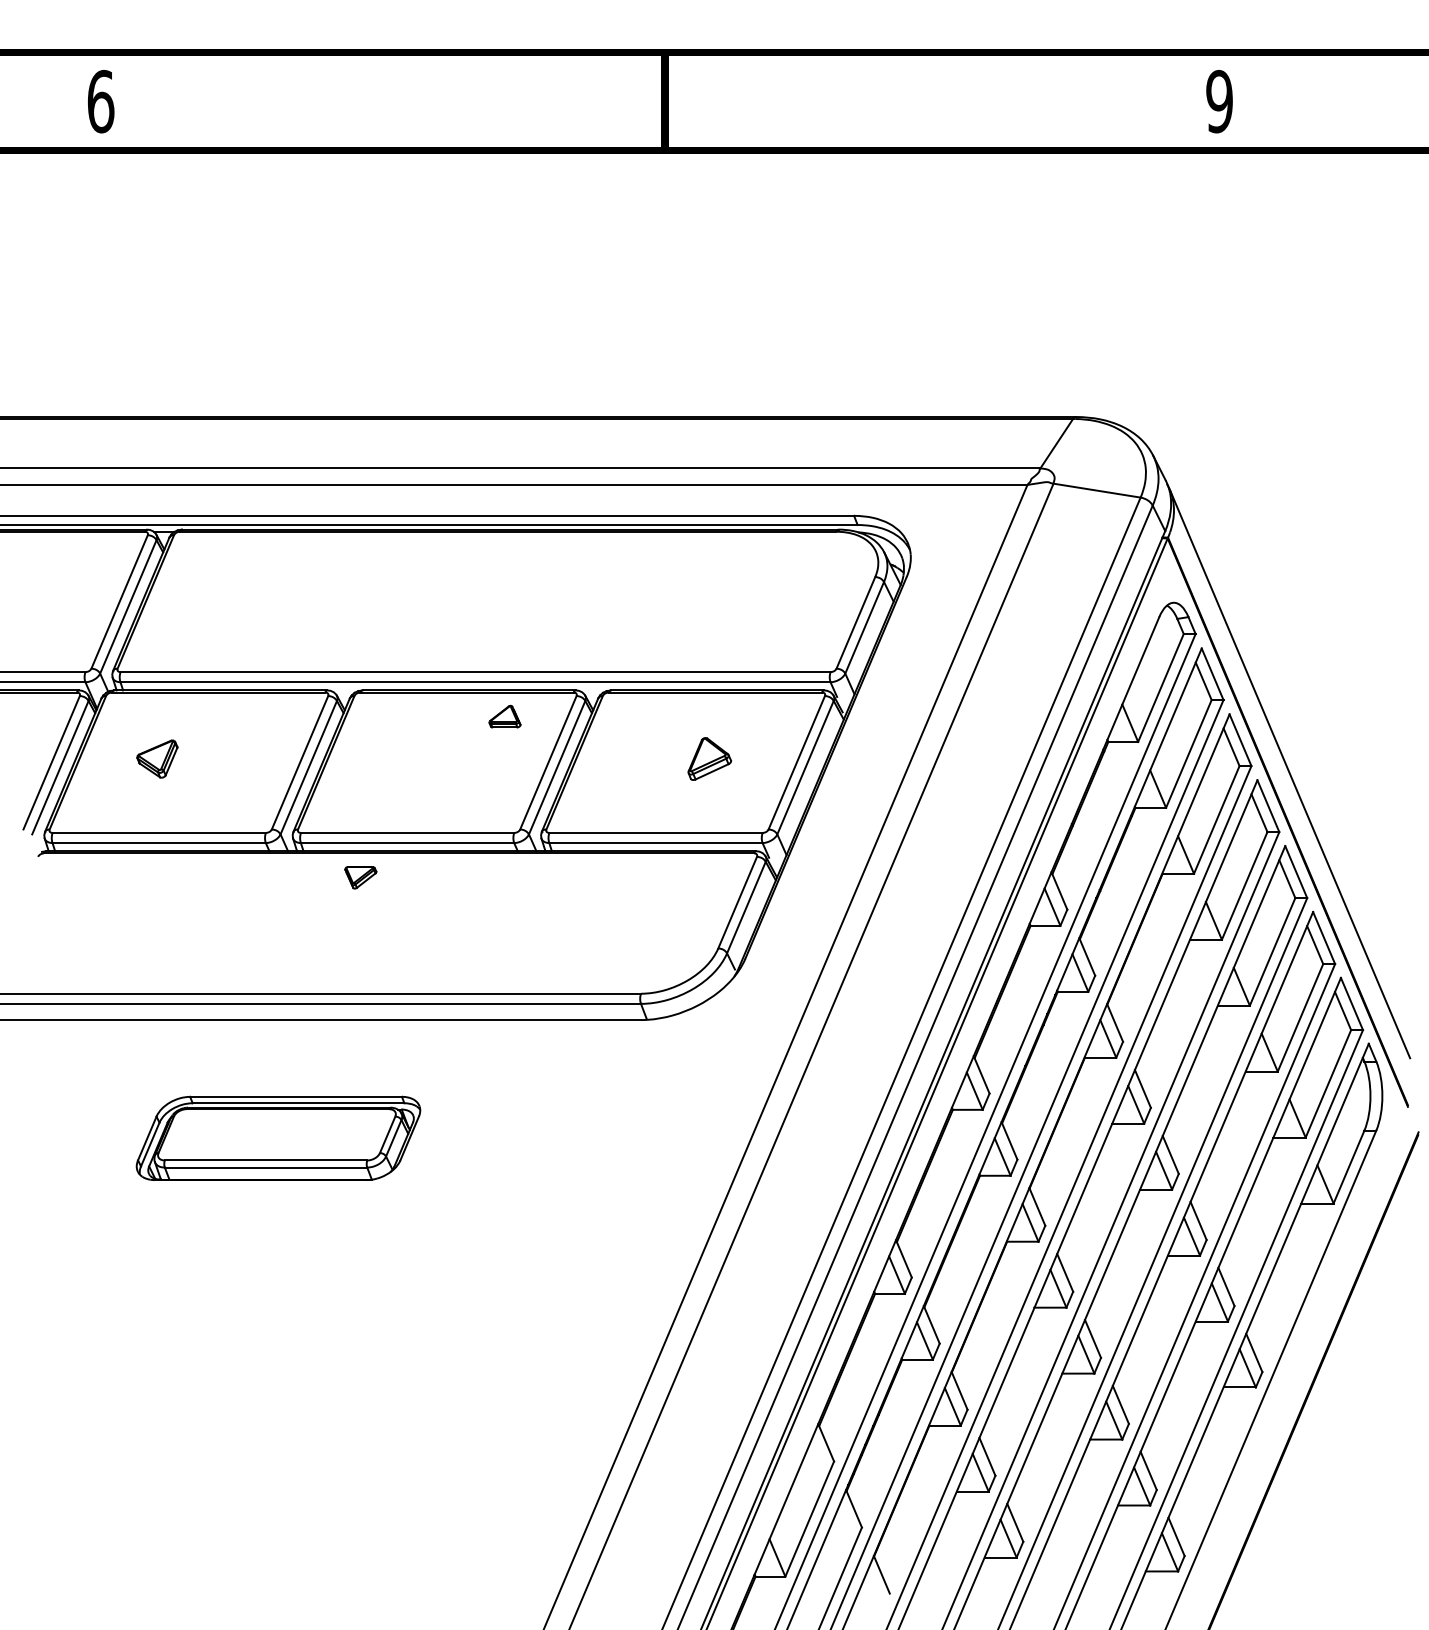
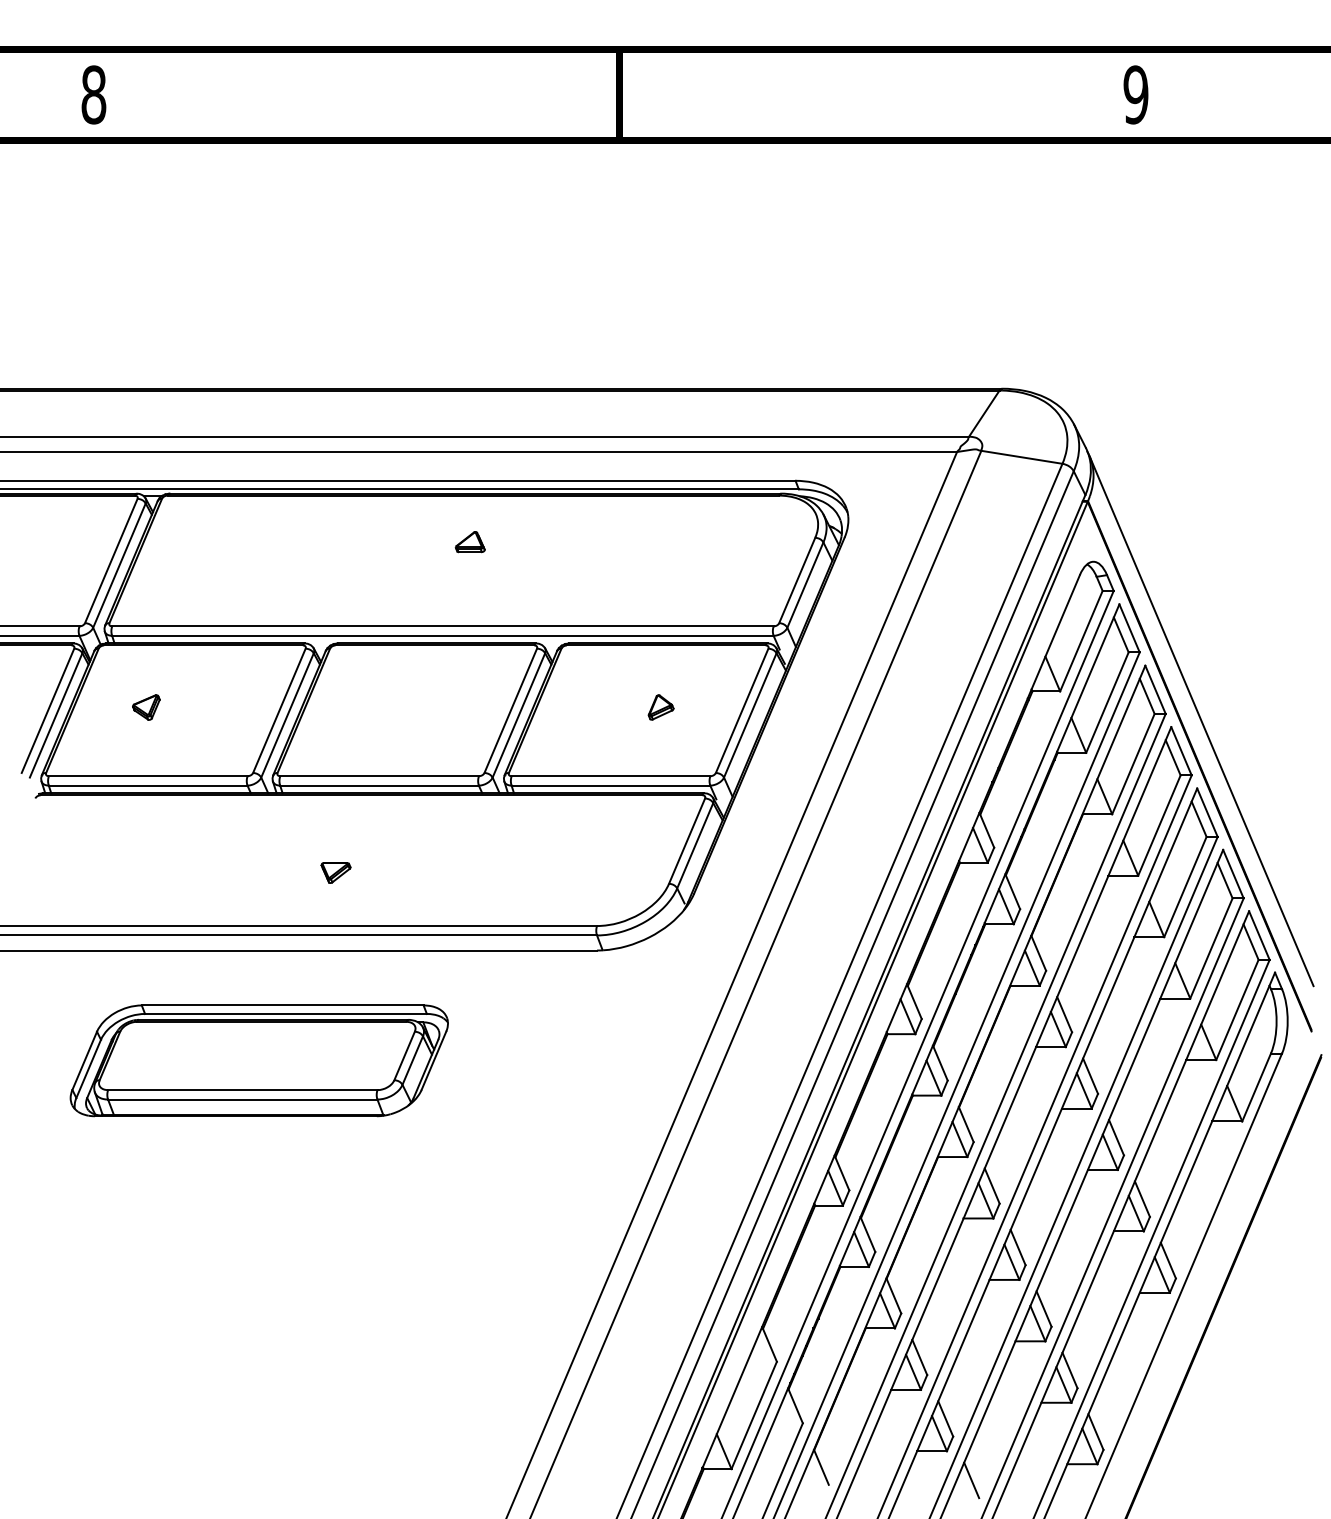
text: (100, 101) -> (93, 94), 6 -> 8
part: (504, 716) -> (469, 541), moved
part: (156, 759) -> (145, 707), size x0.71
part: (709, 759) -> (660, 707), size x0.62
part: (360, 877) -> (335, 872), moved
part: (278, 1138) -> (259, 1060), size x1.43
line: (1043, 1588) -> (971, 1480), added

